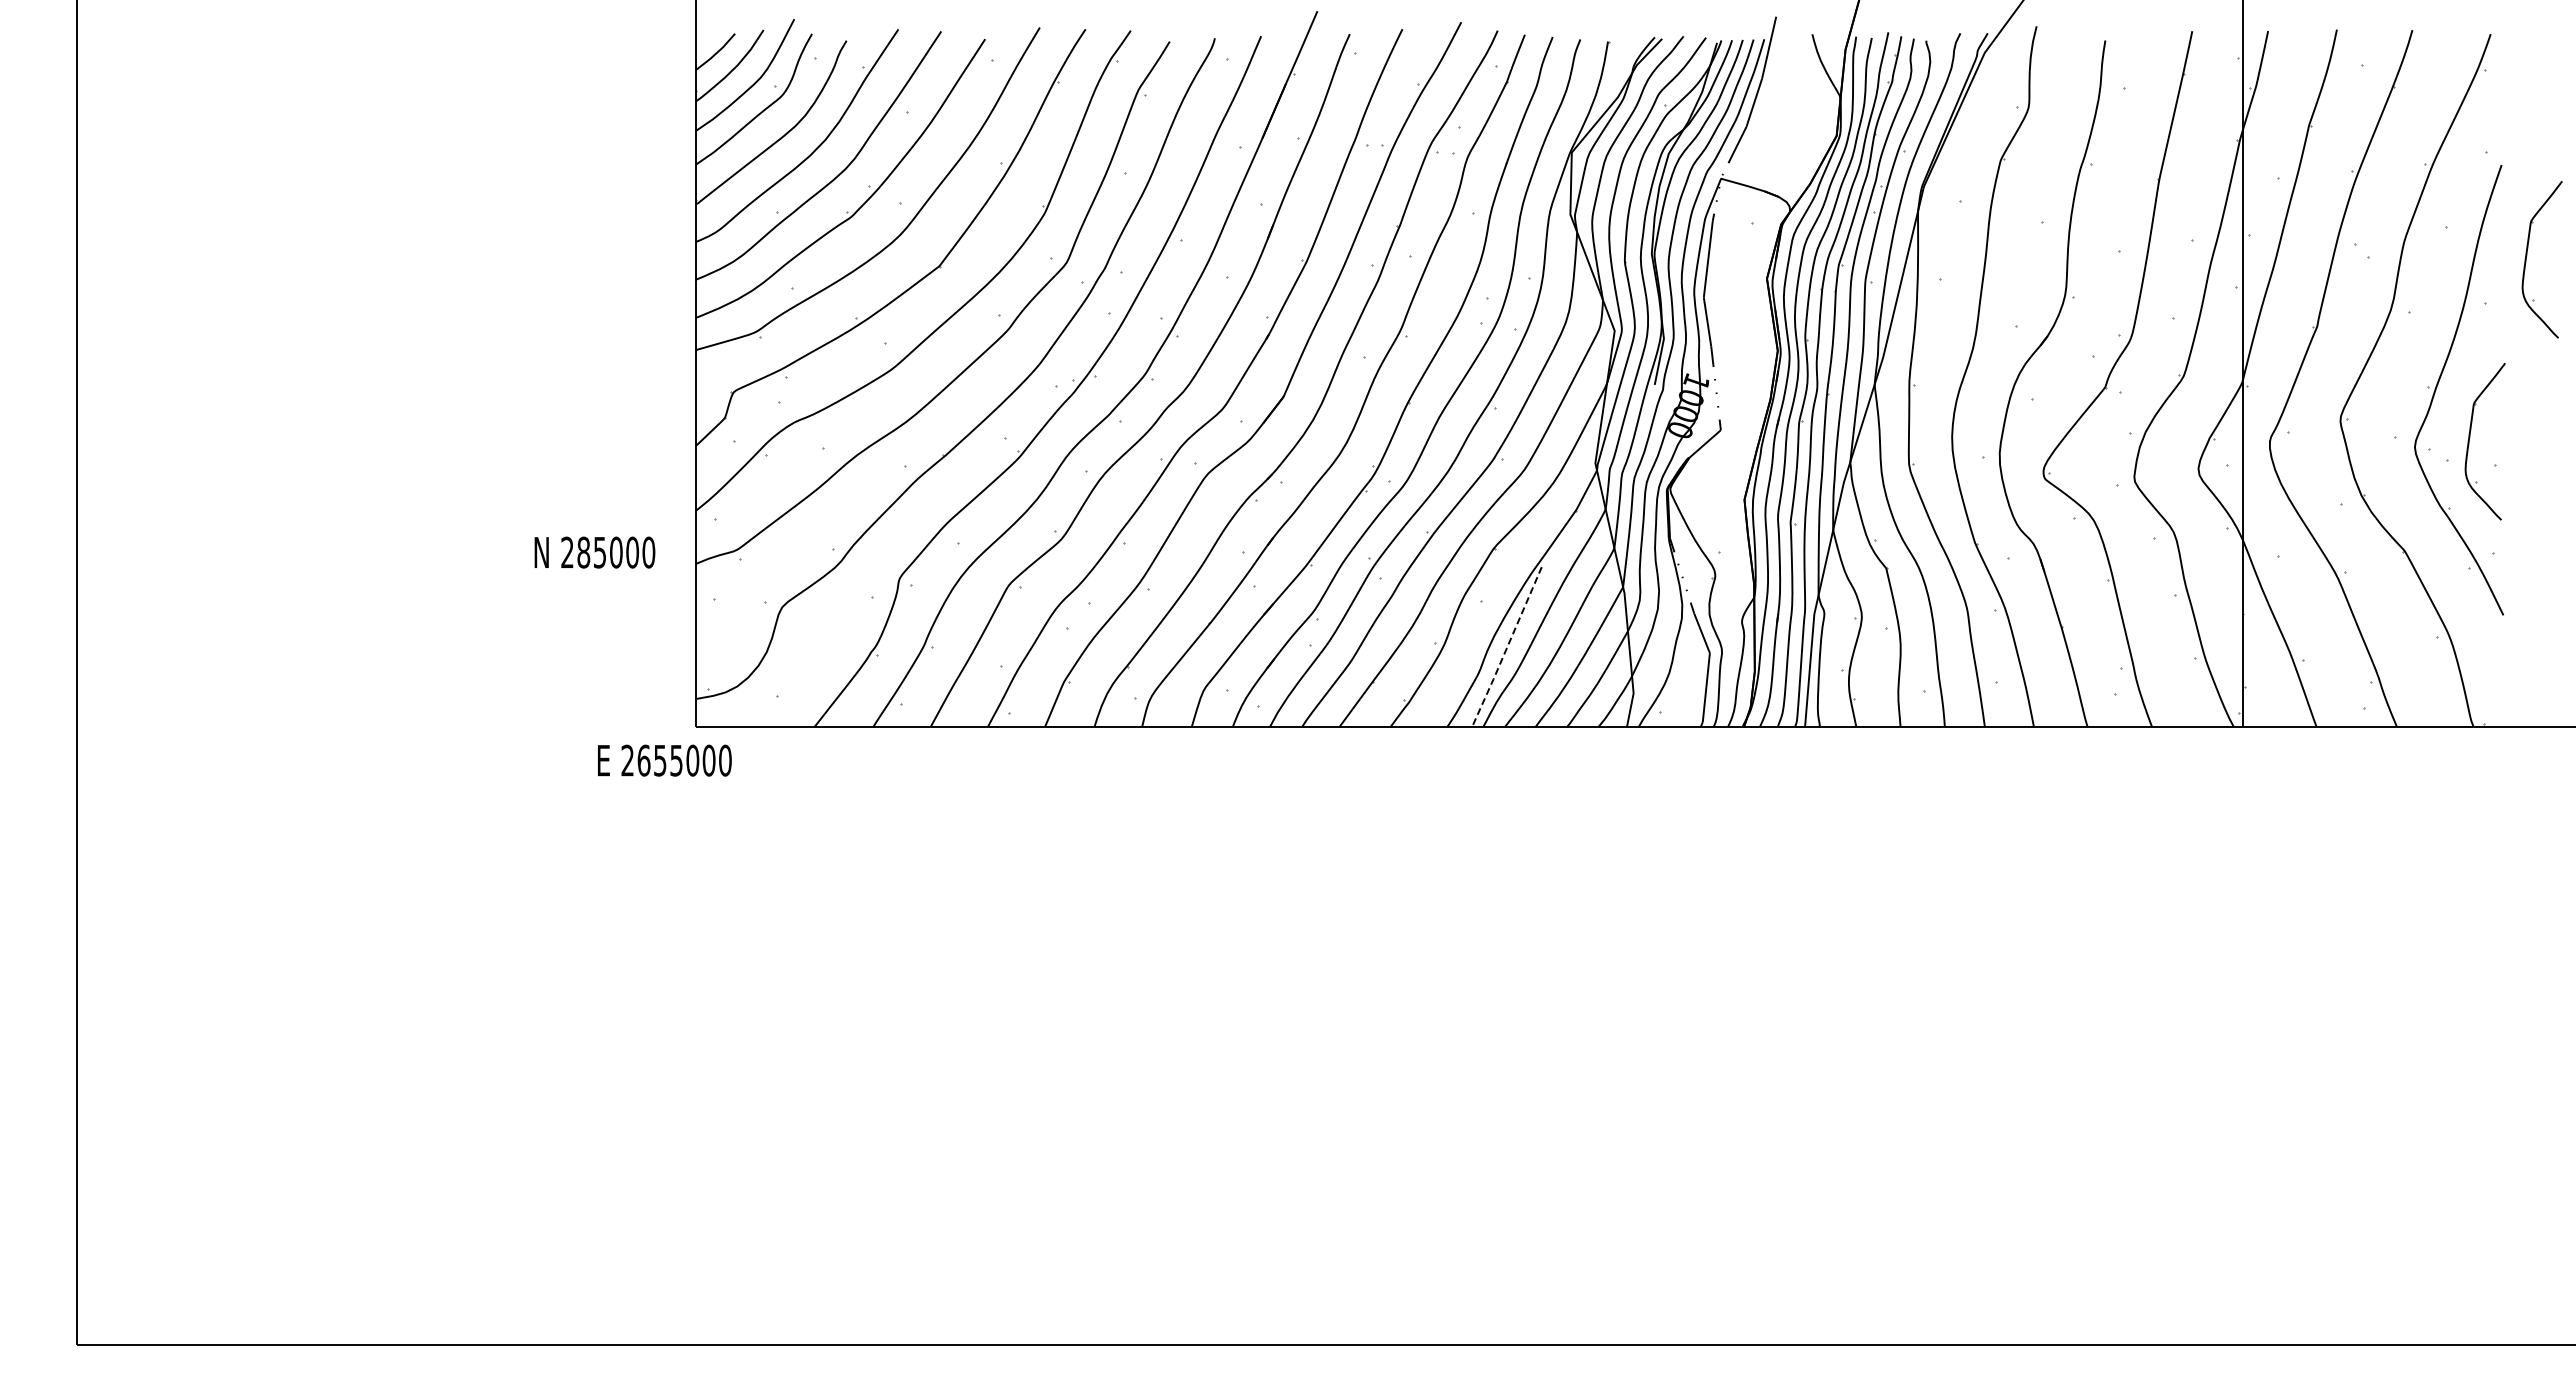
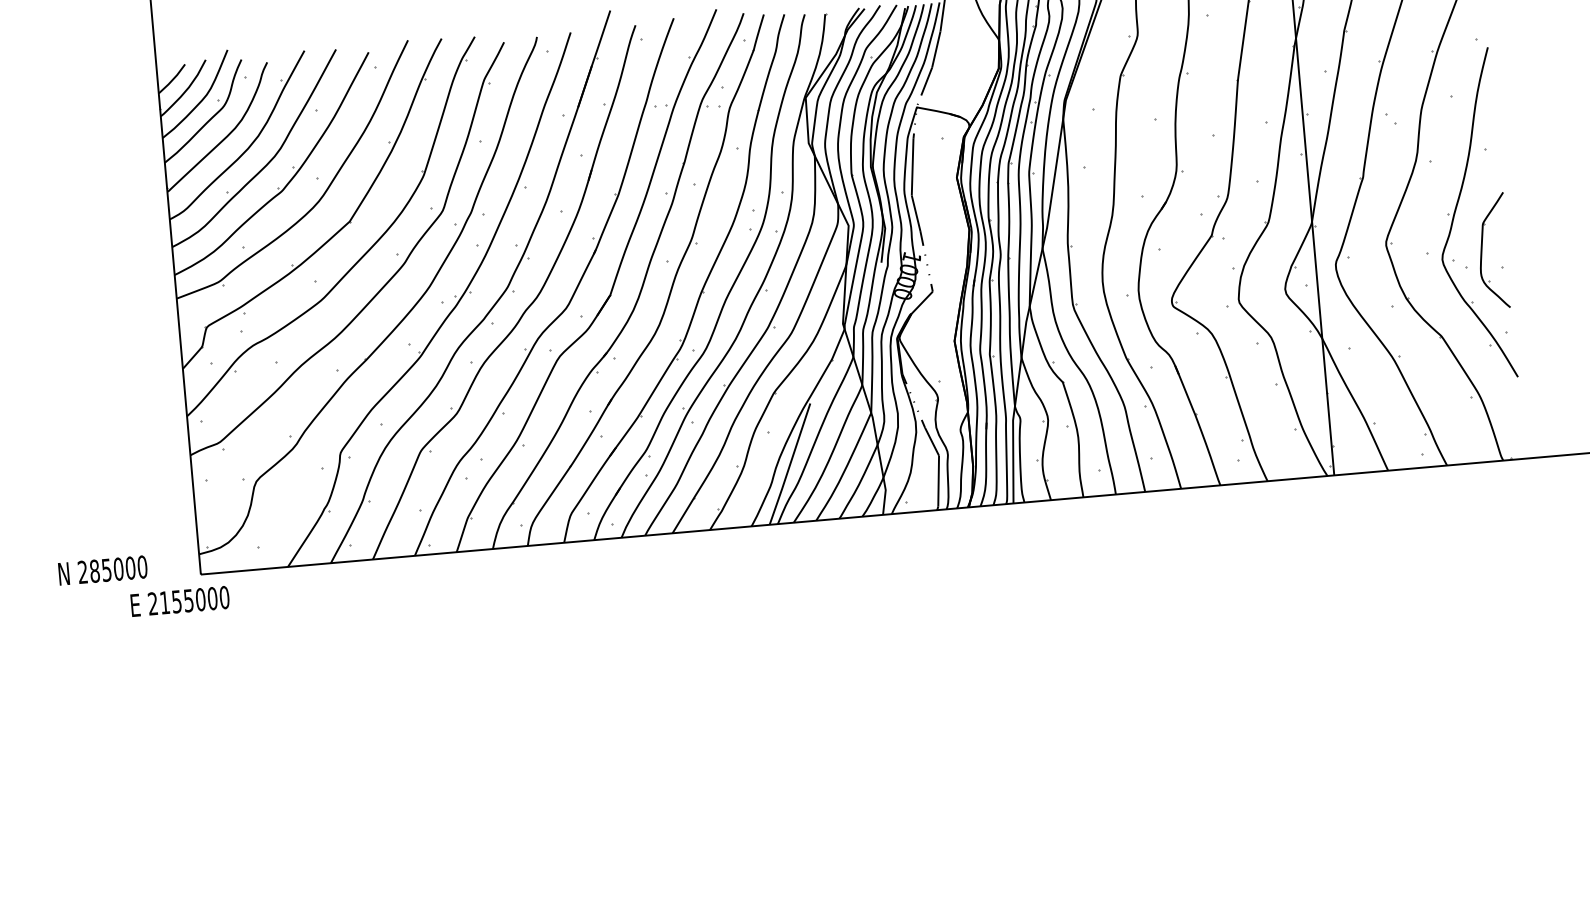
part: (2527, 255) -> (1512, 111), removed
text: (594, 552) -> (102, 570), moved
line: (1507, 647) -> (790, 464), dashed -> solid
text: (643, 760) -> (164, 602), 2655000 -> 2155000

